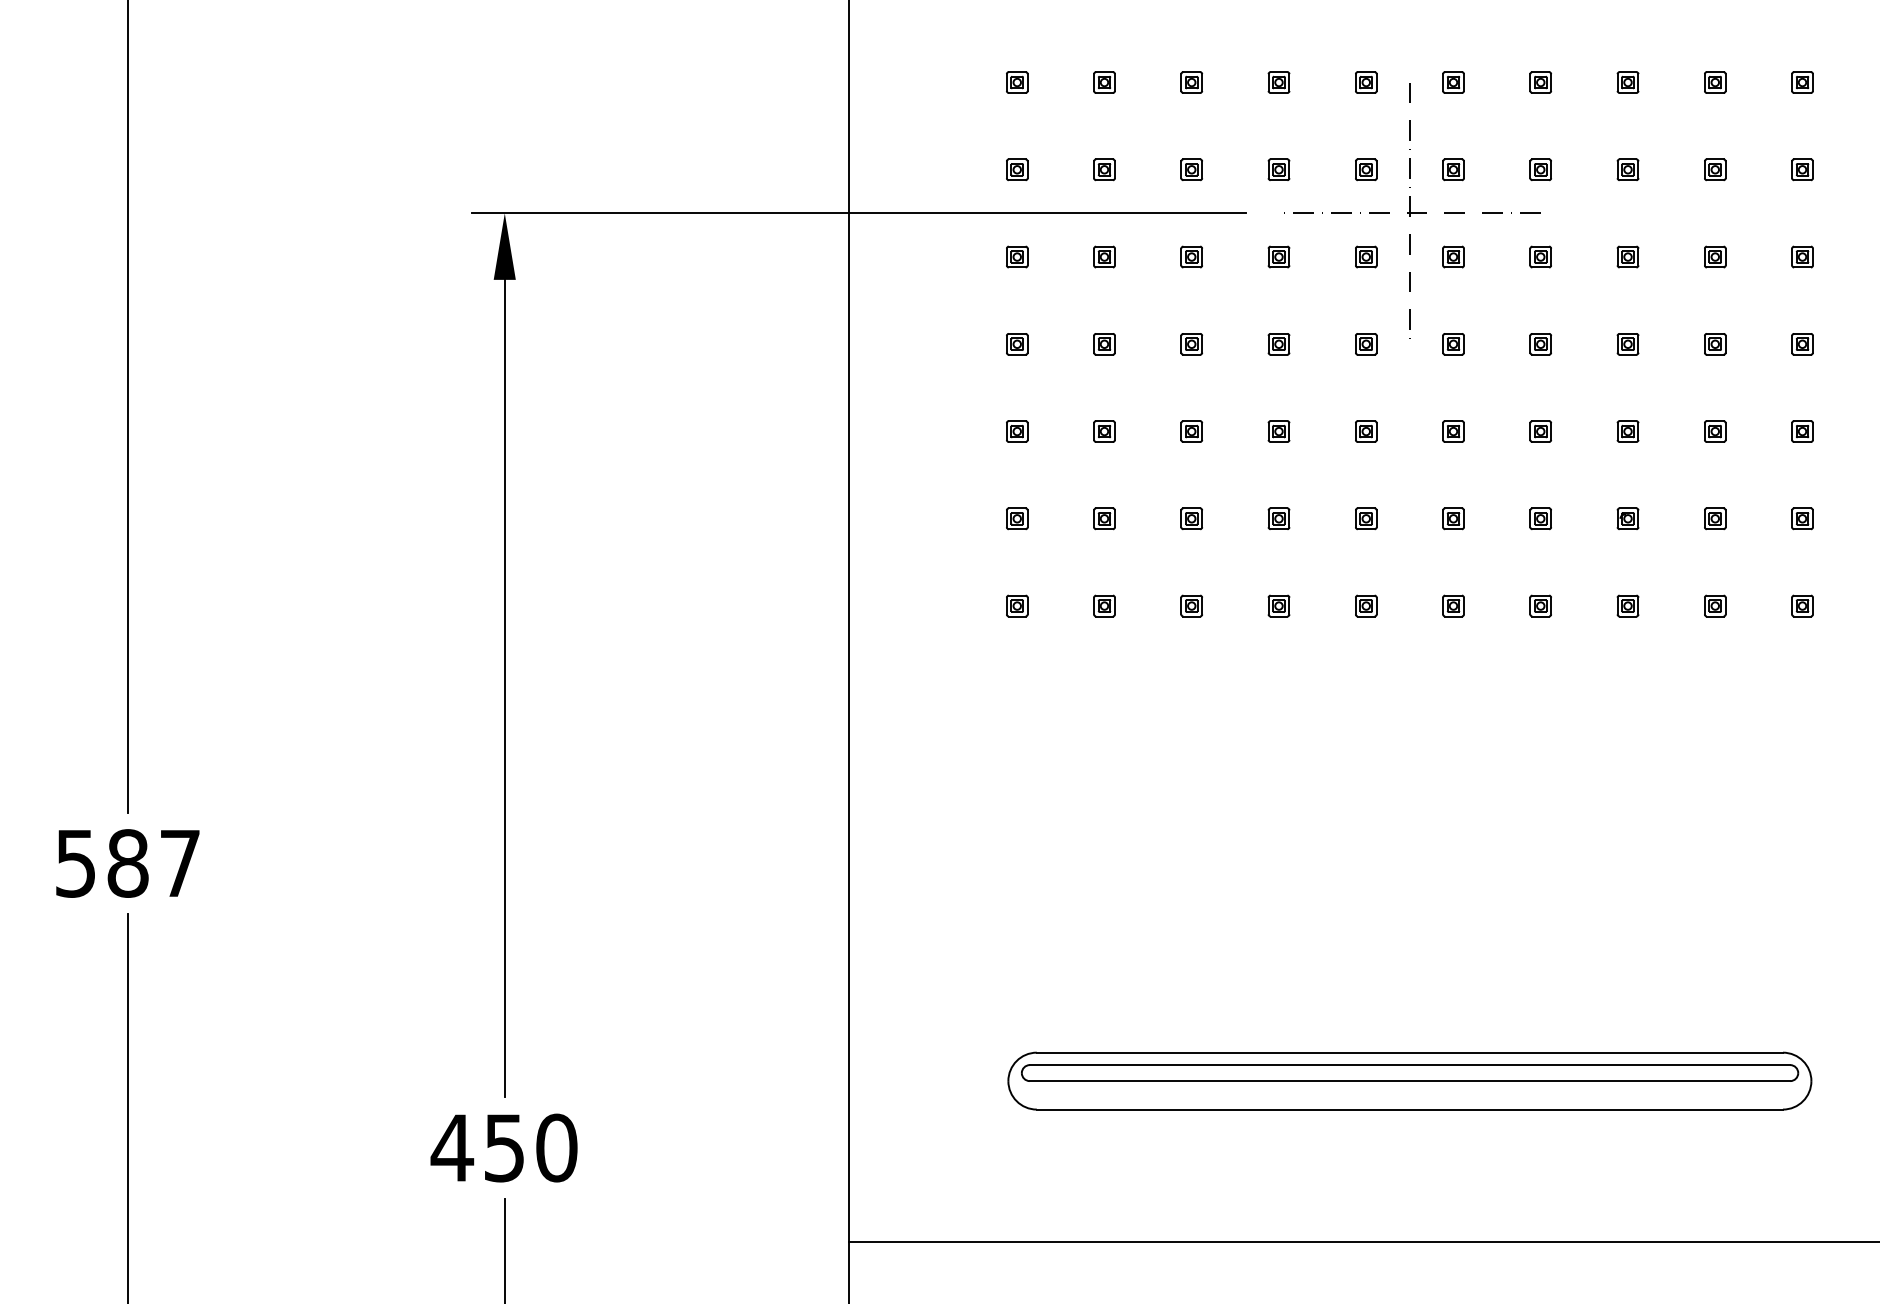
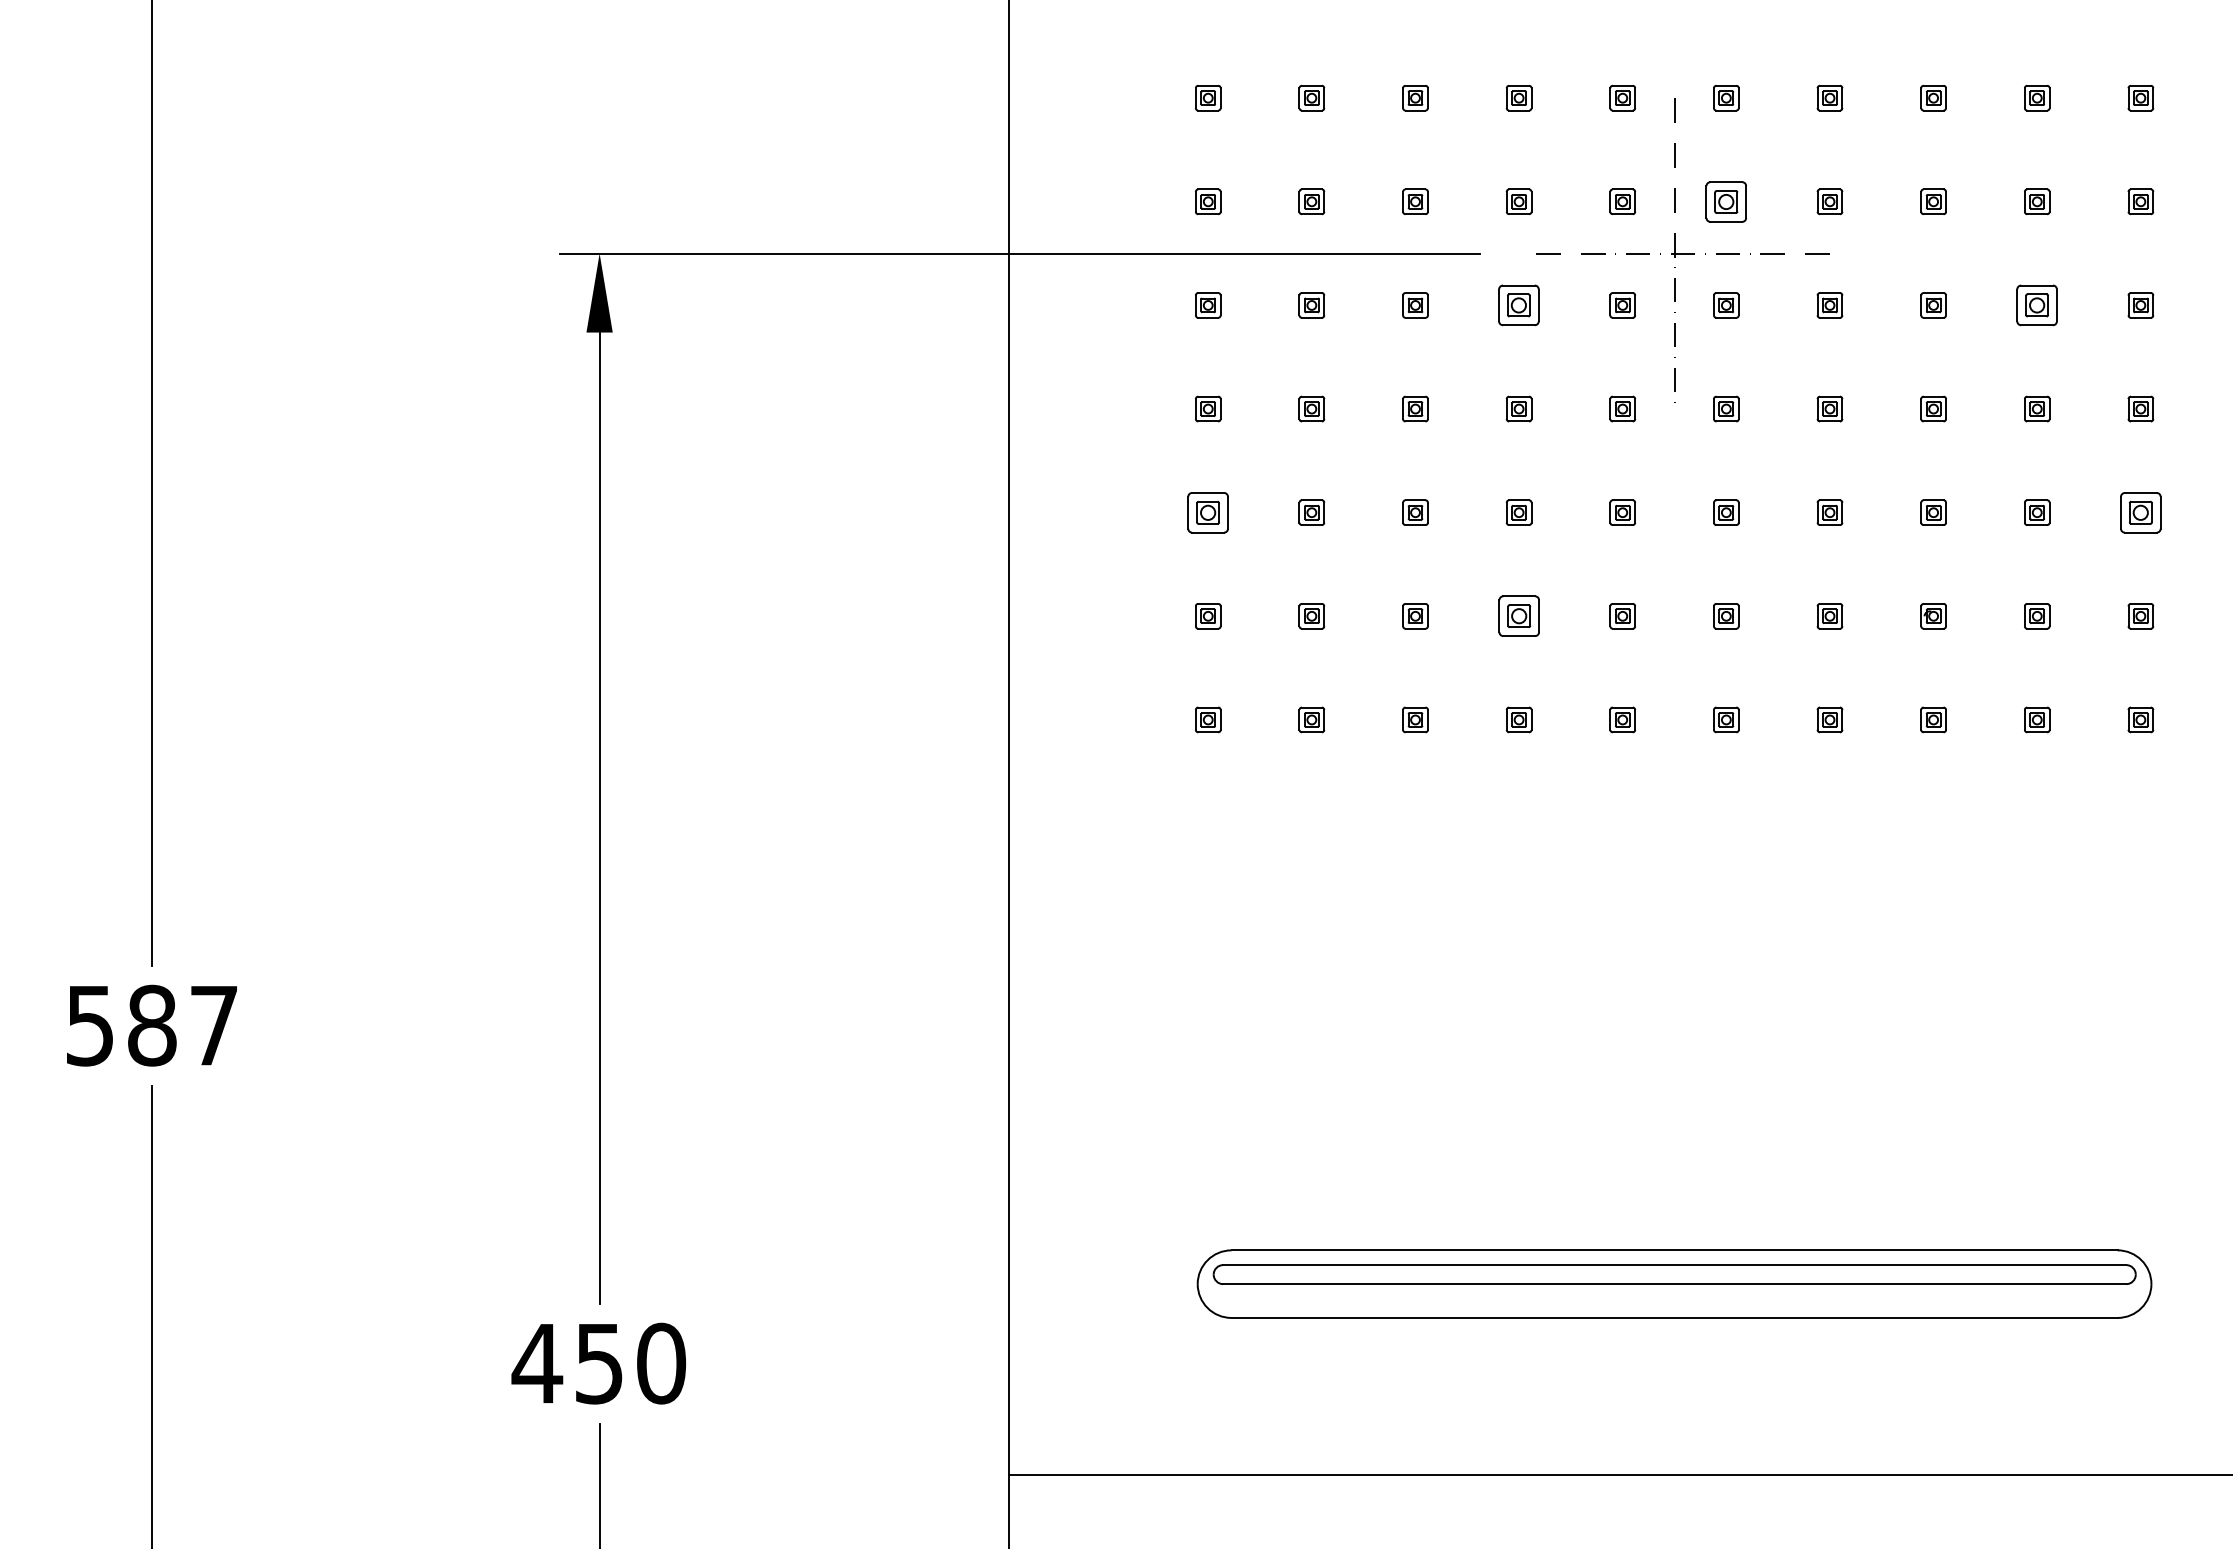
part: (1453, 169) -> (1726, 201), size x1.6
part: (1279, 257) -> (1519, 305), size x1.6
part: (1715, 257) -> (2037, 305), size x1.6
part: (1017, 431) -> (1208, 512), size x1.6
part: (1802, 431) -> (2140, 512), size x1.6
part: (1278, 518) -> (1518, 616), size x1.6

